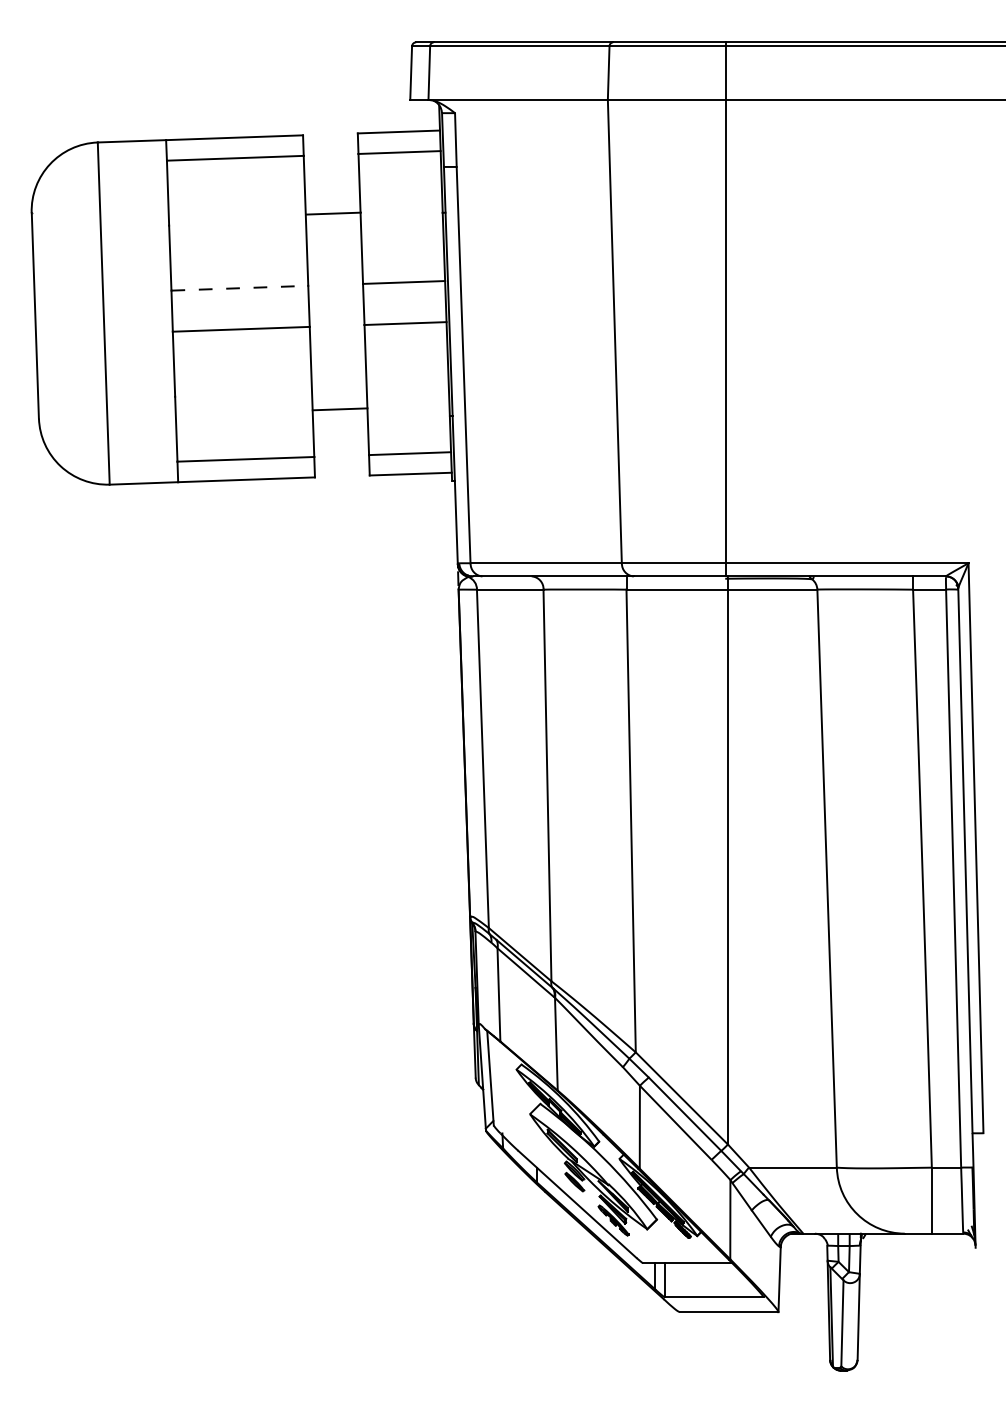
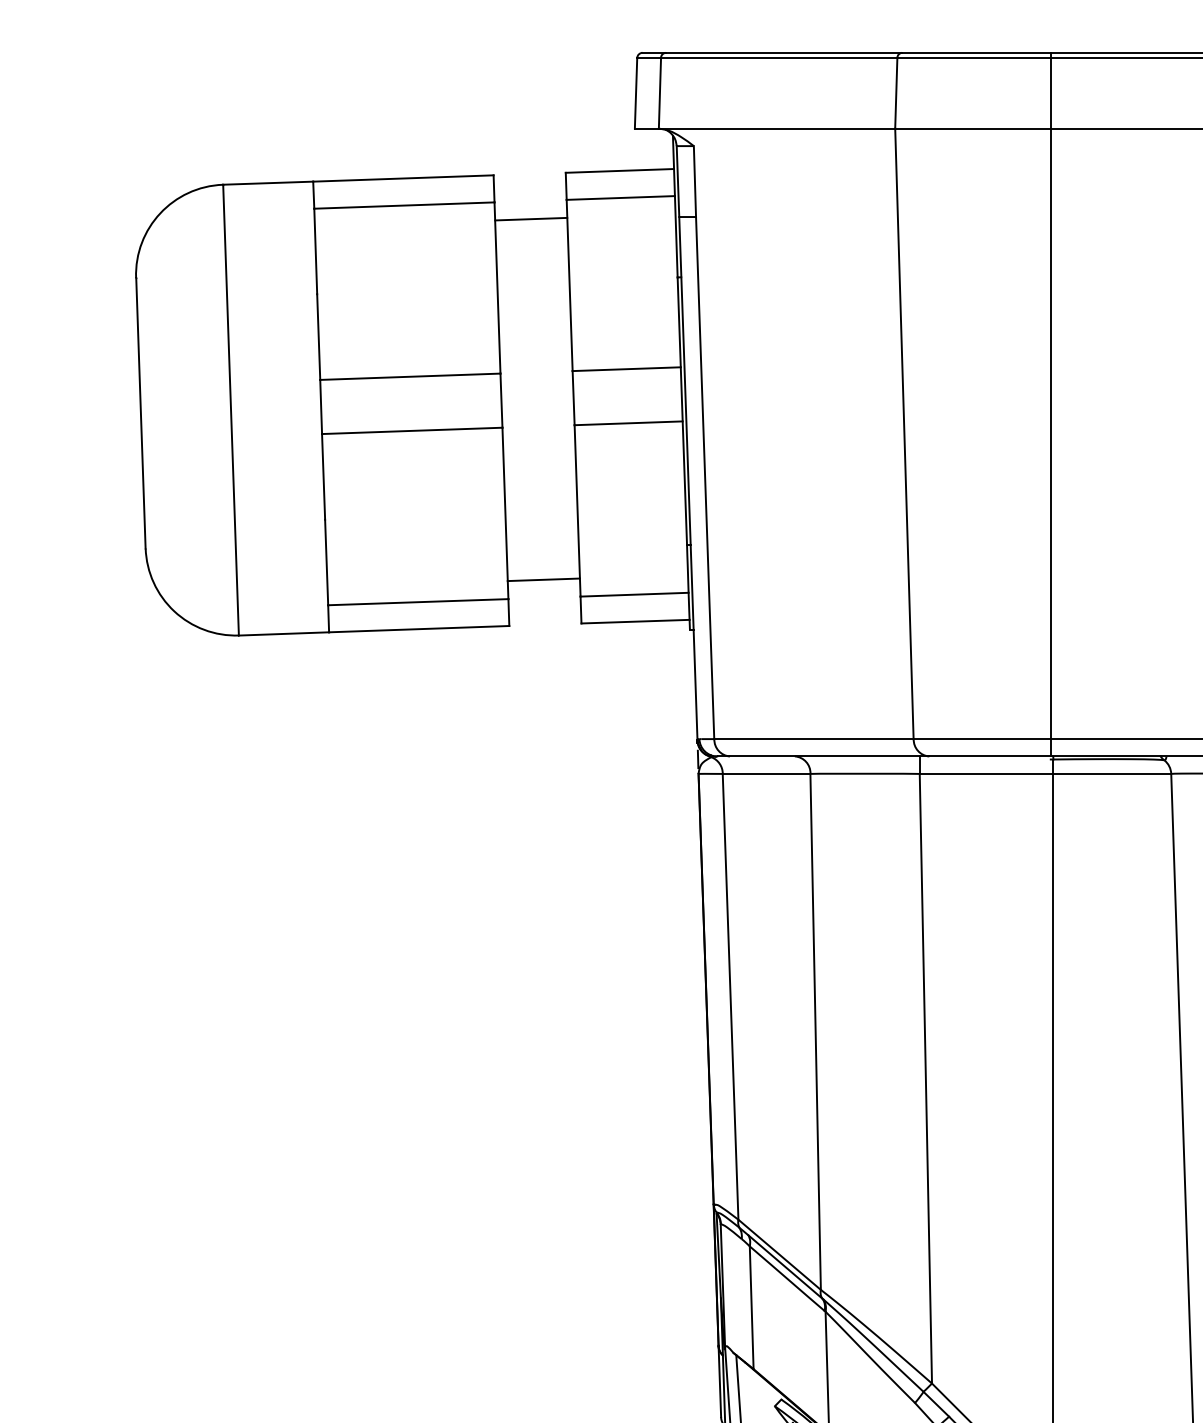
line: (333, 213) -> (531, 219), moved
line: (240, 288) -> (411, 377), dashed -> solid
line: (339, 409) -> (542, 580), moved

